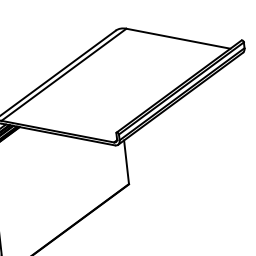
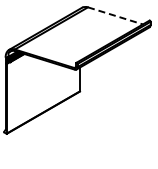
line: (178, 38) -> (115, 15), solid -> dashed

